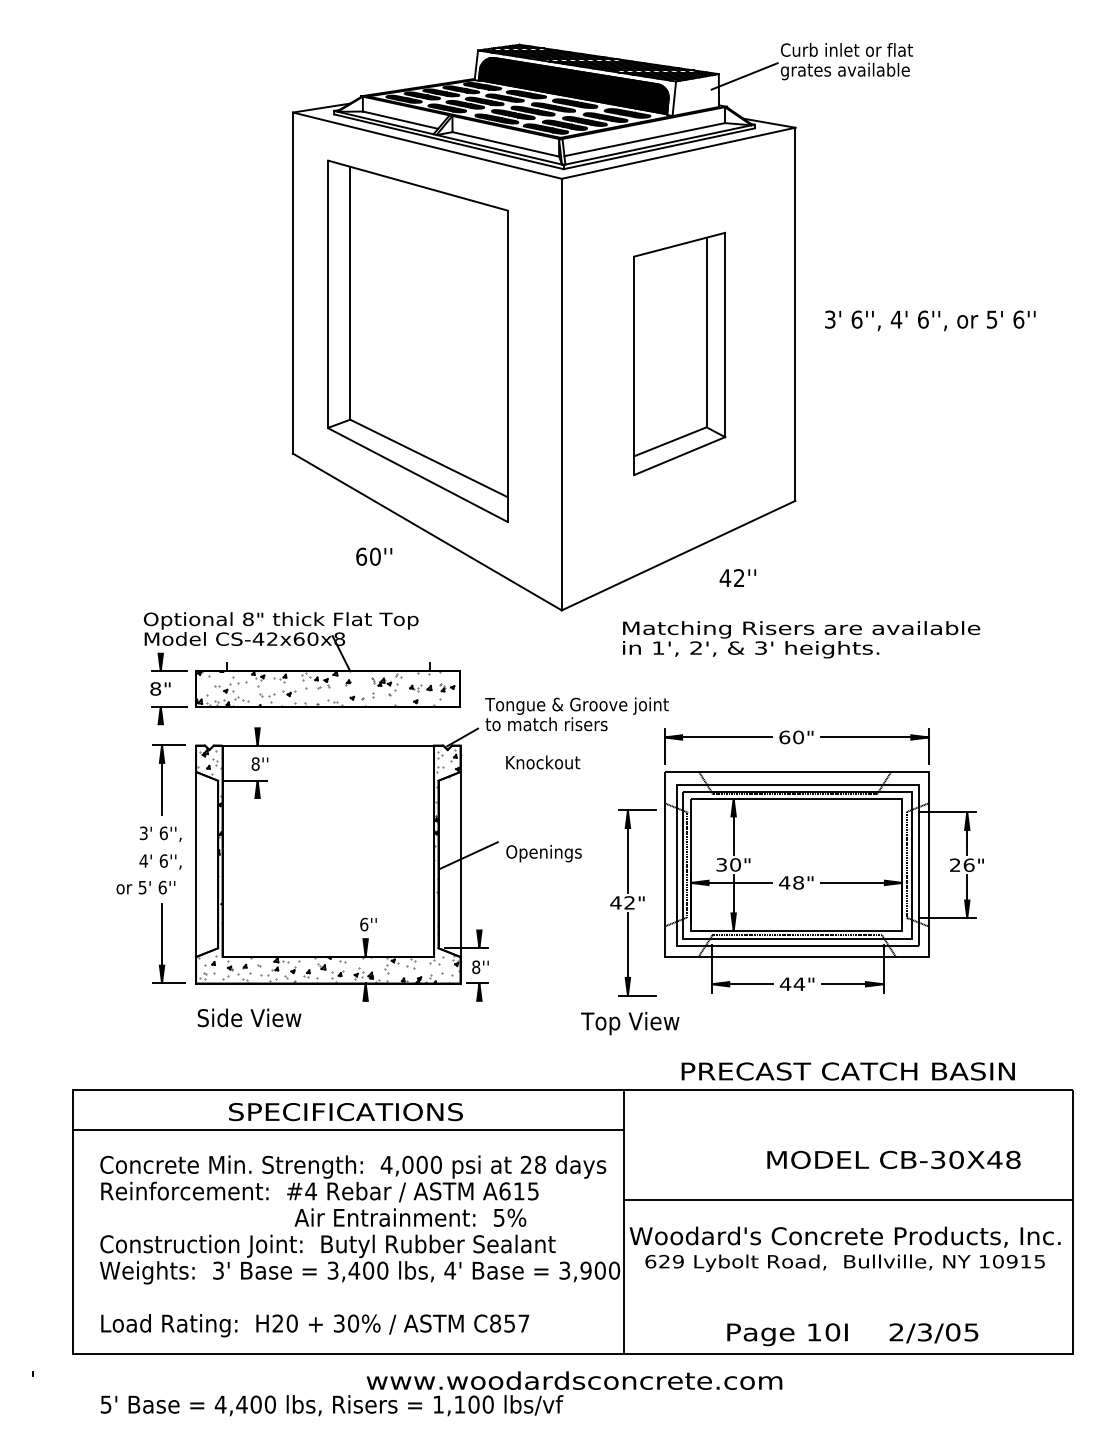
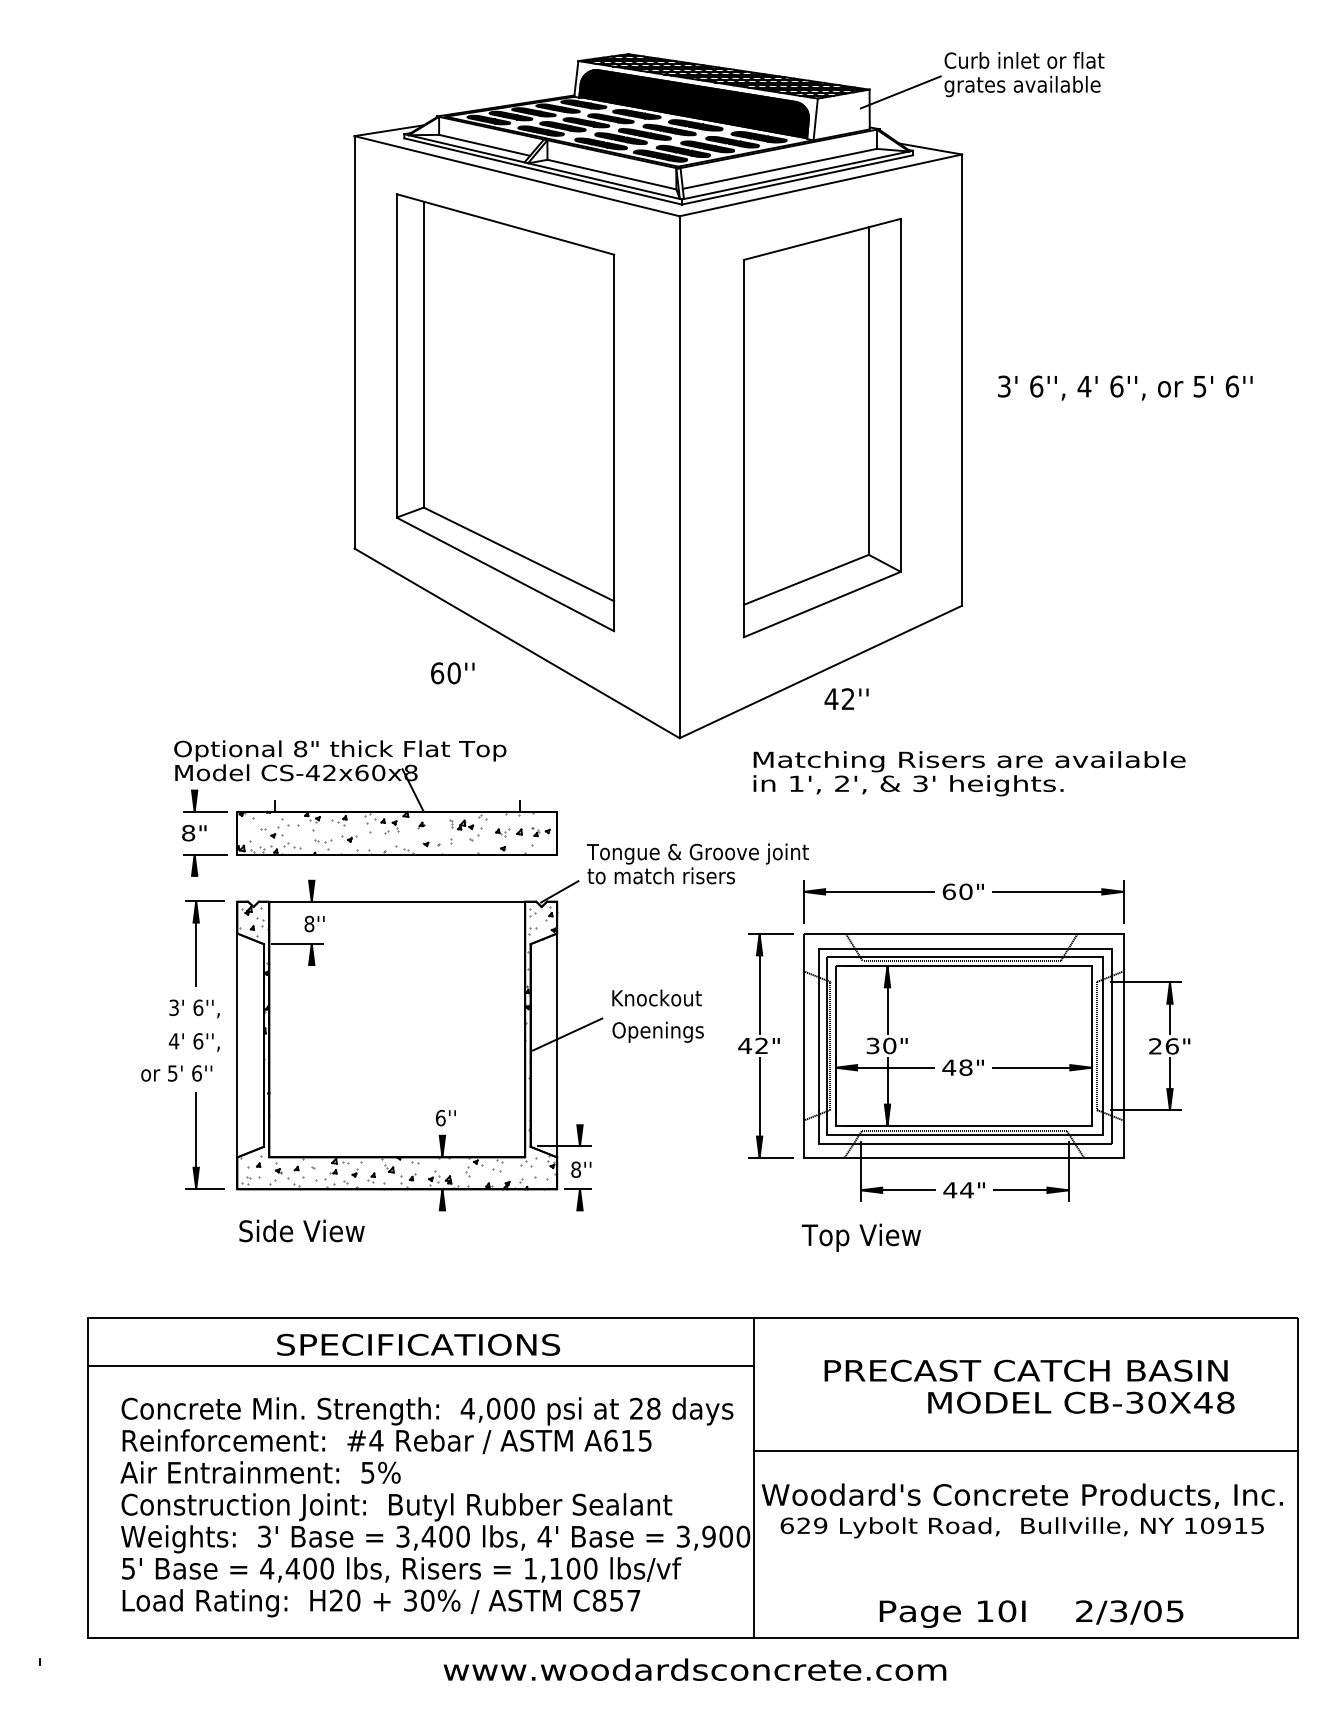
part: (679, 353) -> (821, 427), size x1.43
text: (737, 577) -> (846, 698), moved
text: (542, 761) -> (656, 997), moved
part: (632, 902) -> (765, 1045), moved
text: (630, 1023) -> (861, 1237), moved
text: (847, 1071) -> (1025, 1370), moved
text: (410, 1217) -> (260, 1472), moved
text: (331, 1405) -> (401, 1569), moved

